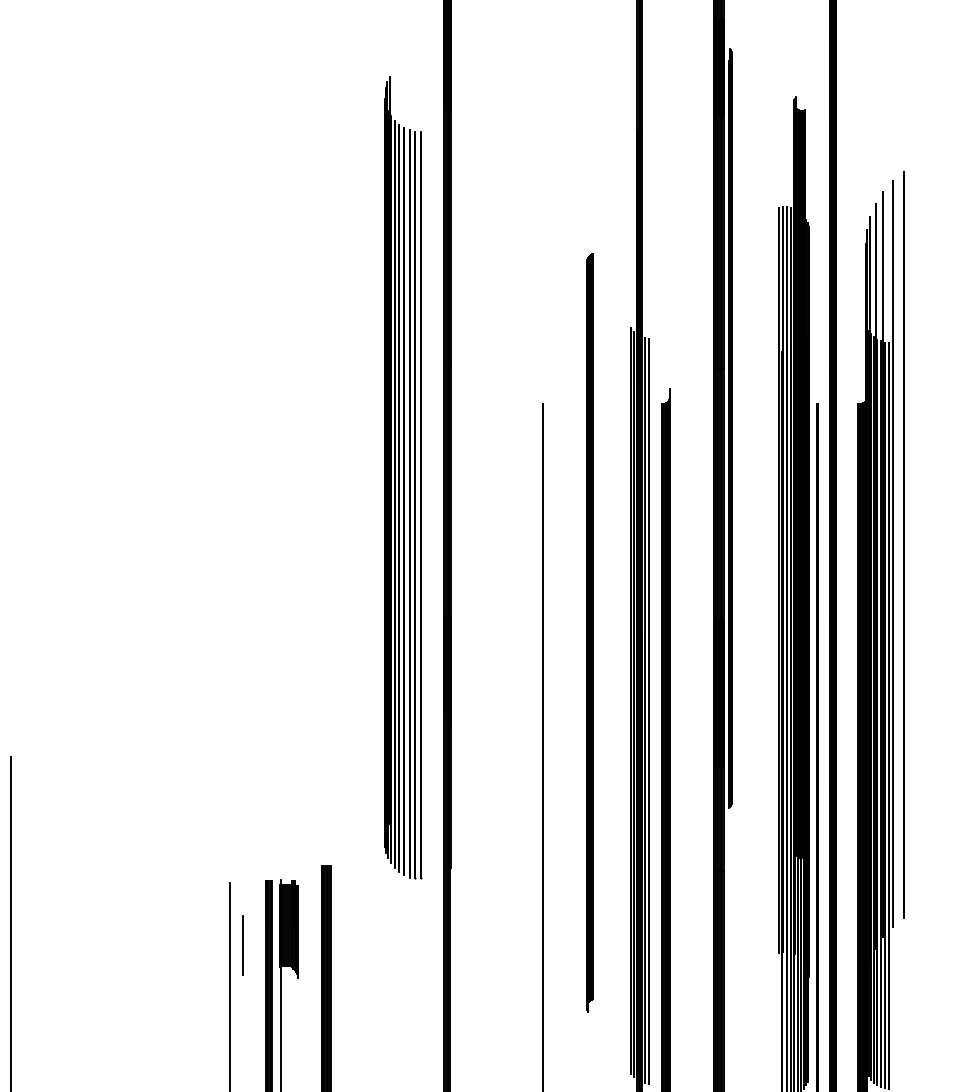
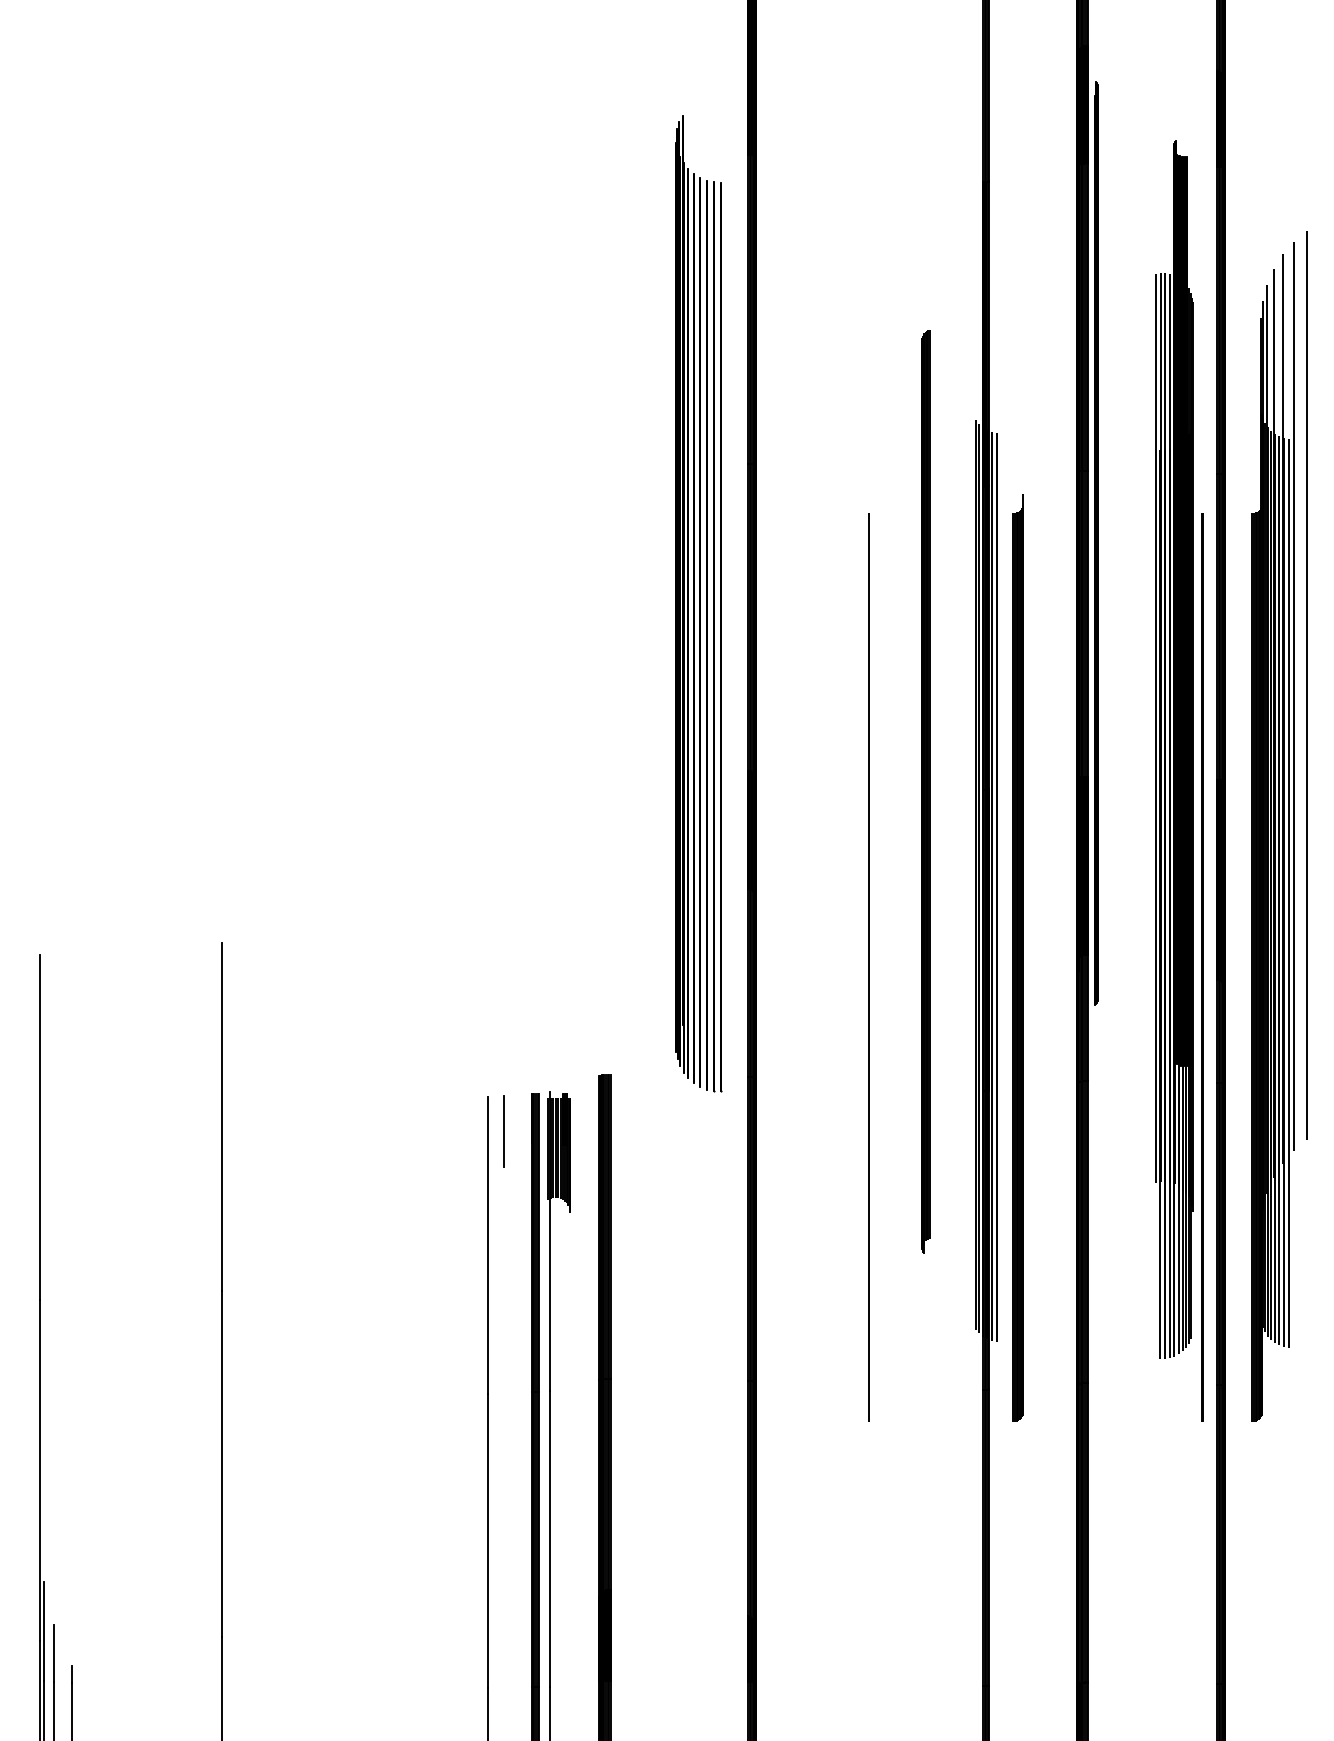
line: (242, 945) -> (503, 1131), moved

